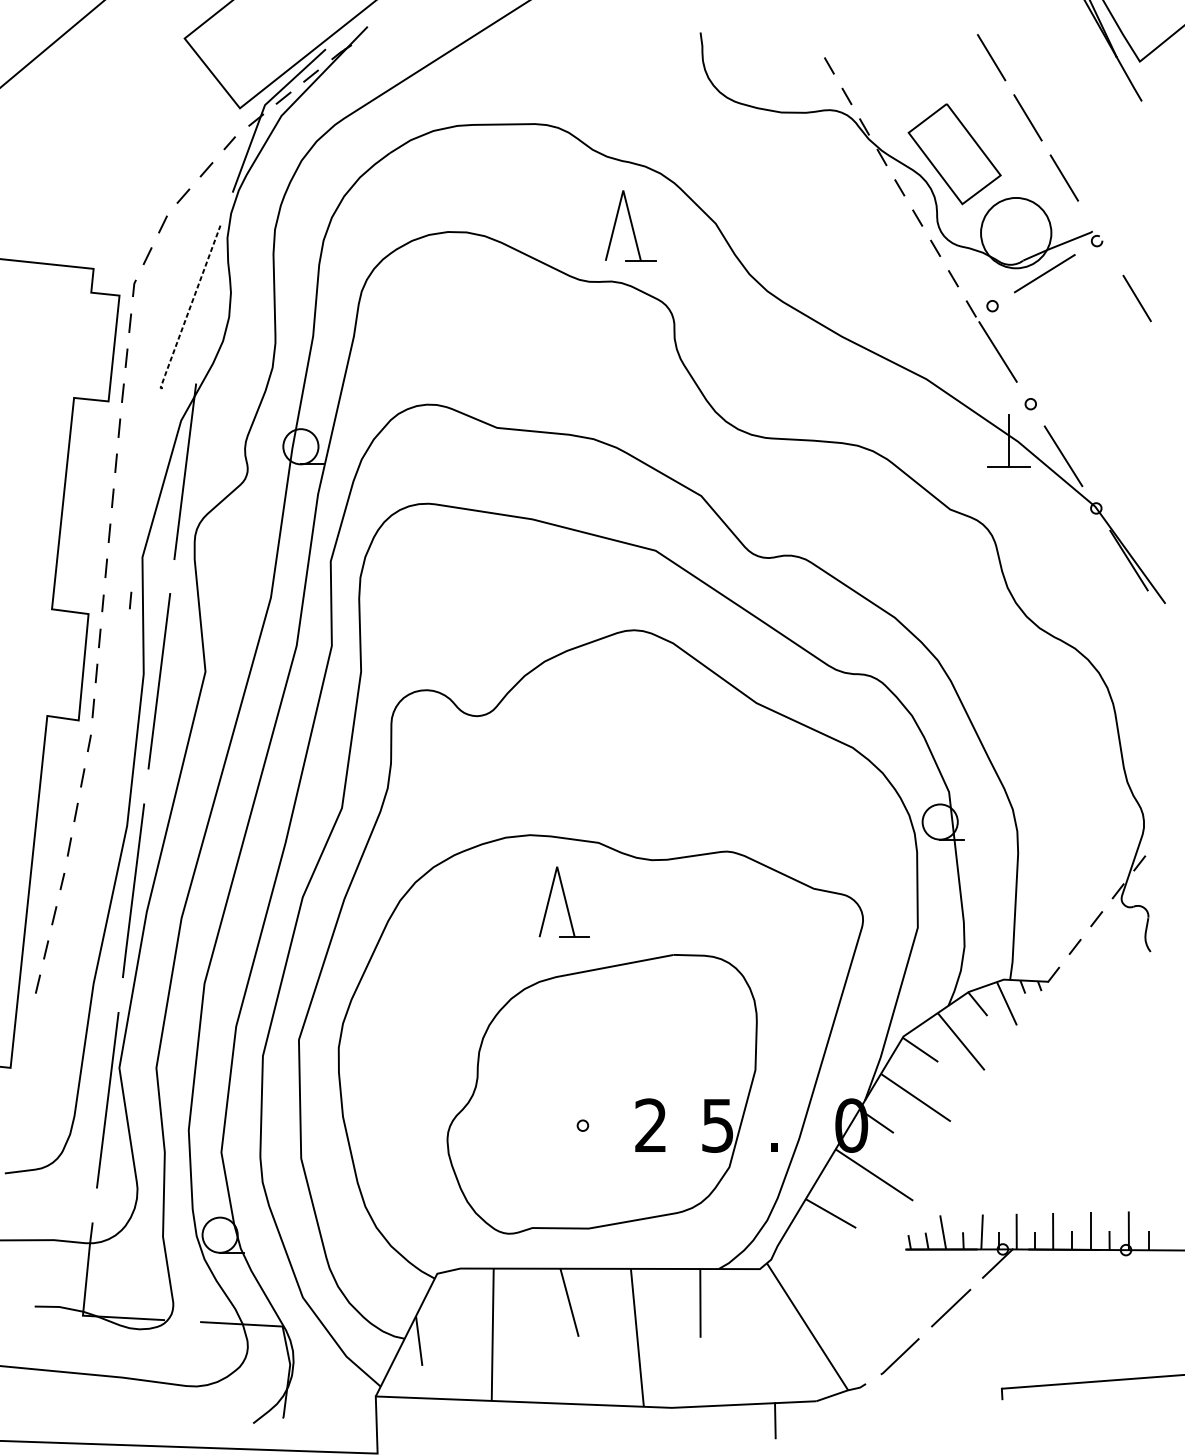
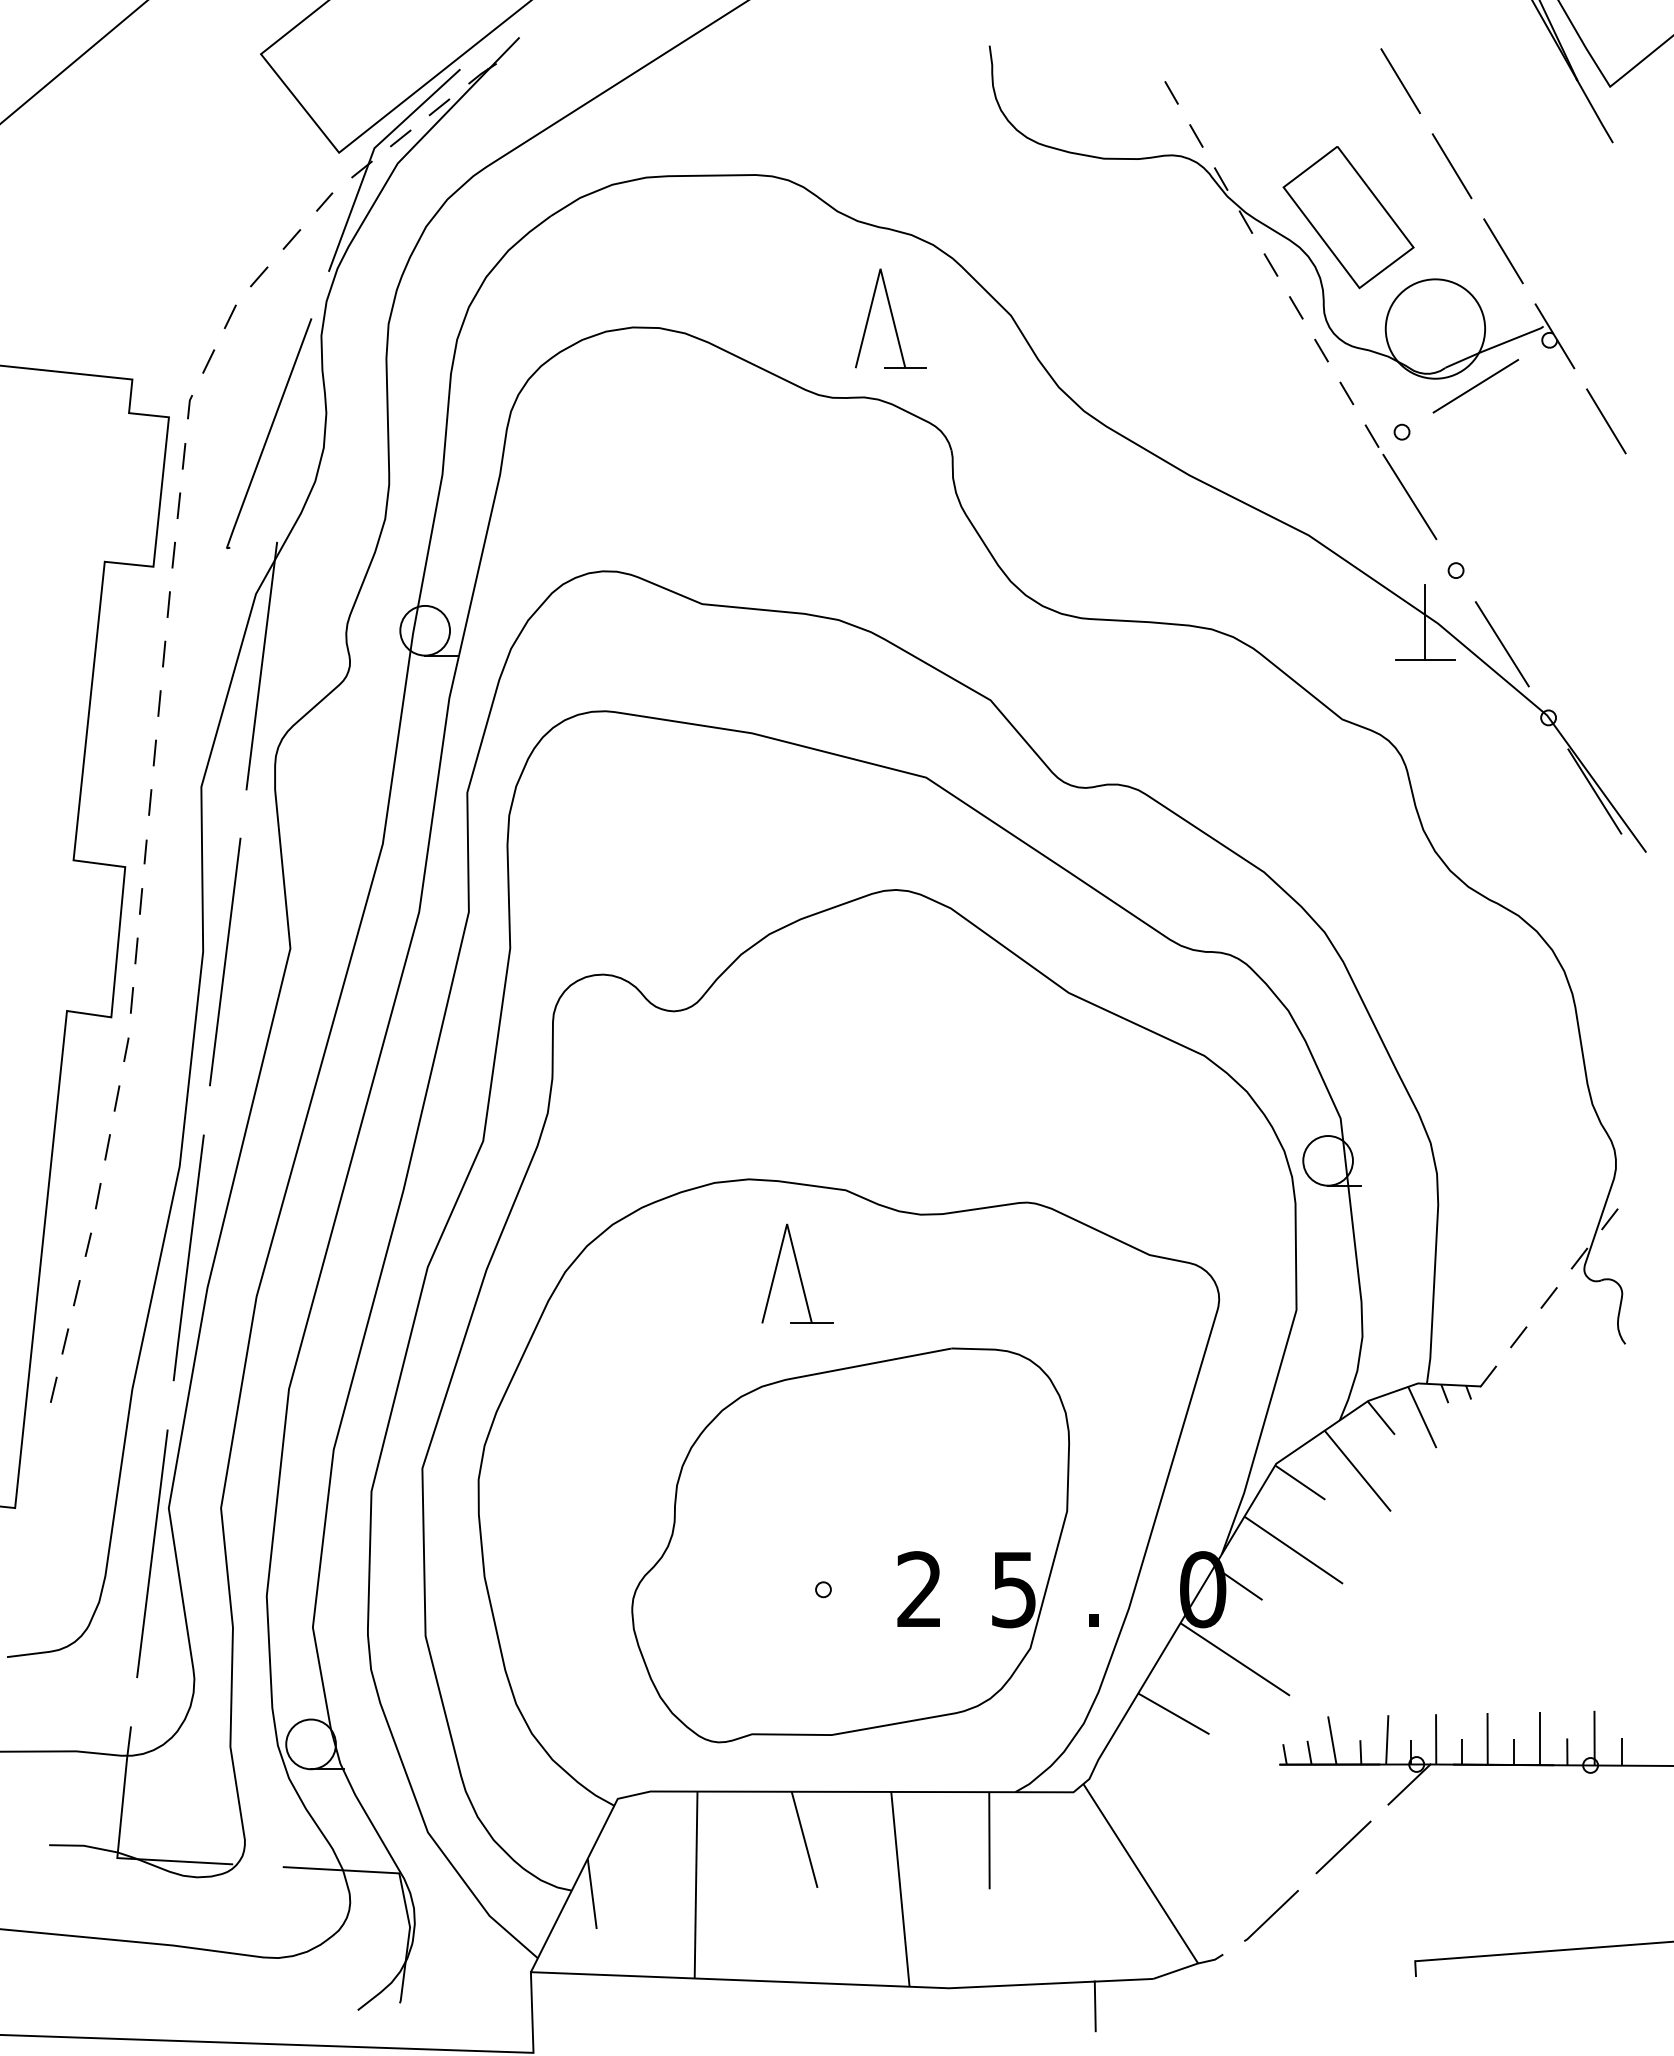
line: (1100, 238) -> (1554, 336), added
line: (190, 308) -> (268, 435), dashed -> solid
line: (130, 600) -> (184, 847), removed

